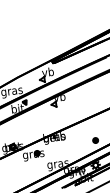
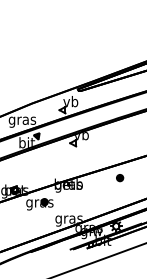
part: (96, 140) -> (120, 178), moved

